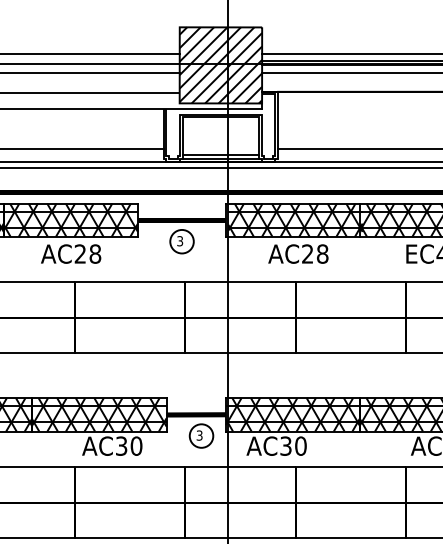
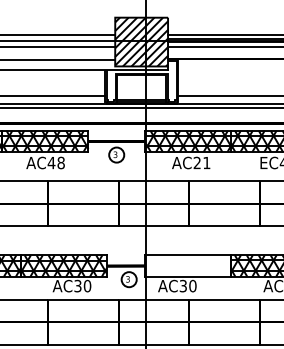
text: (80, 253) -> (51, 162), AC28 -> AC48
text: (322, 253) -> (206, 162), AC28 -> AC21
hatch: (292, 413) -> (187, 265), removed

